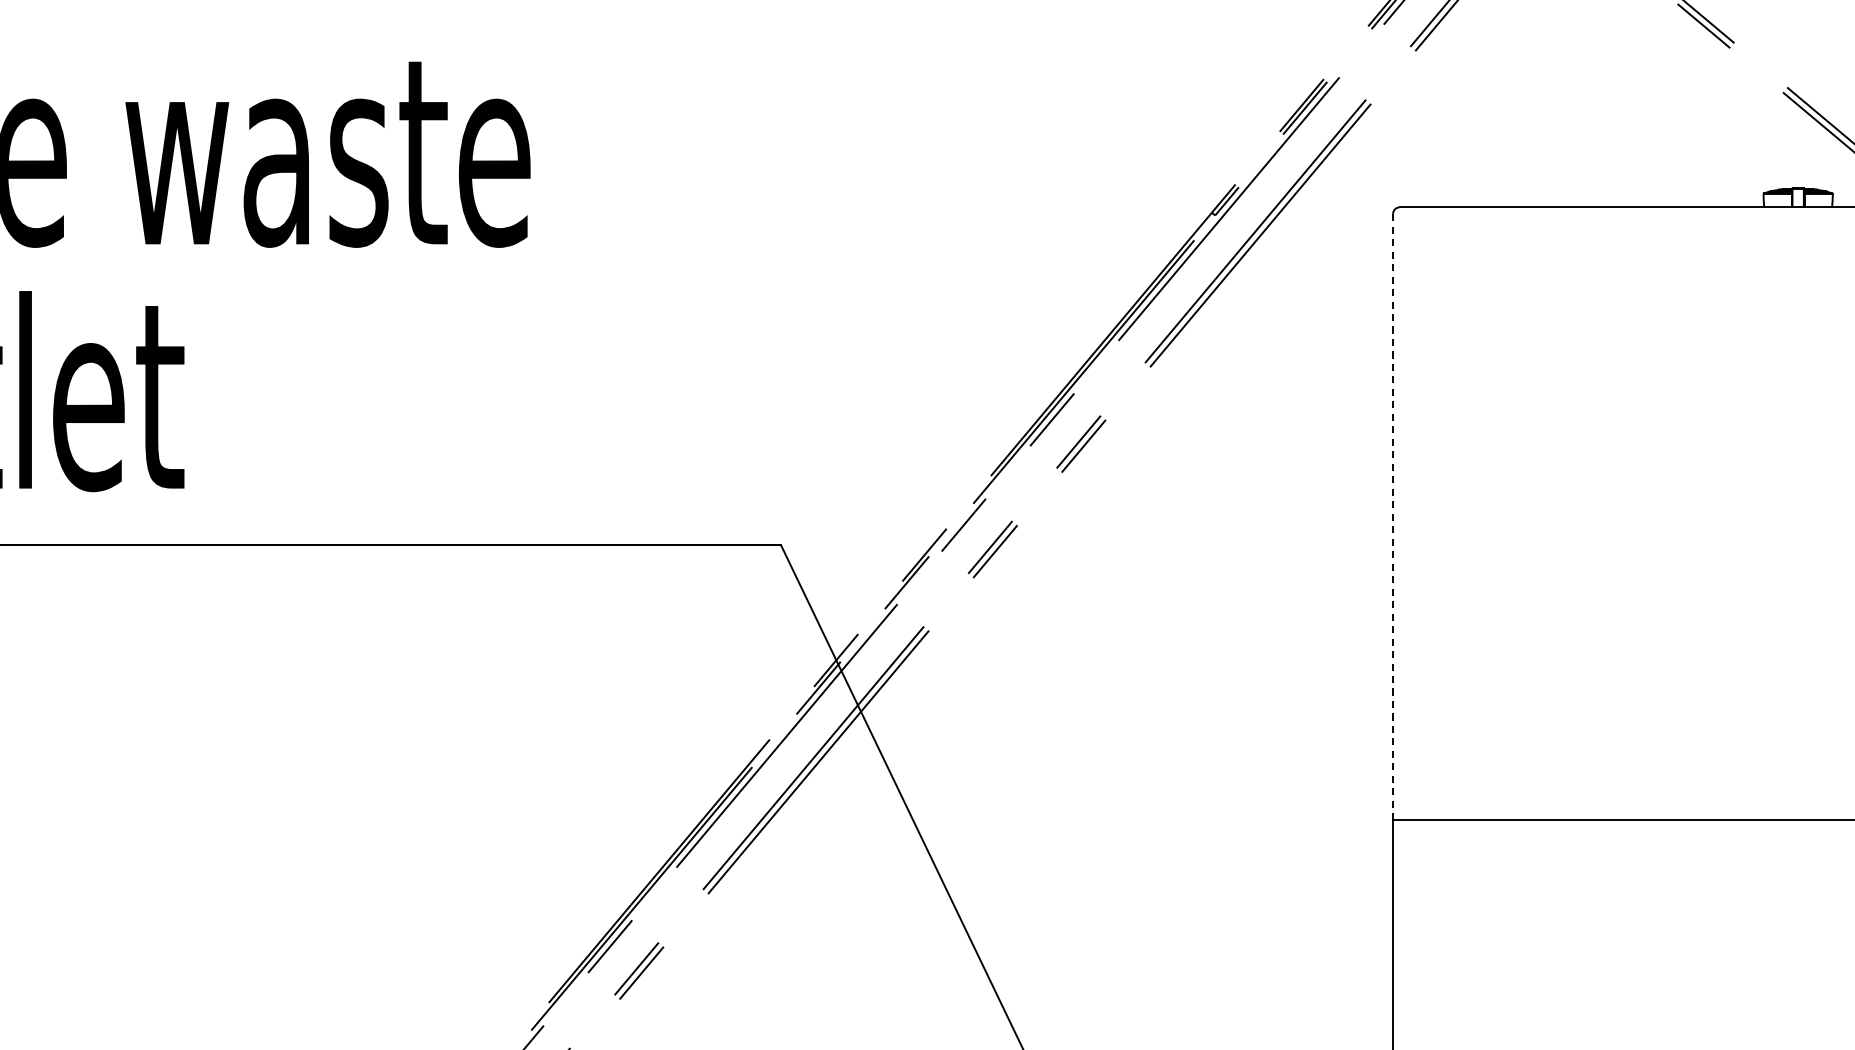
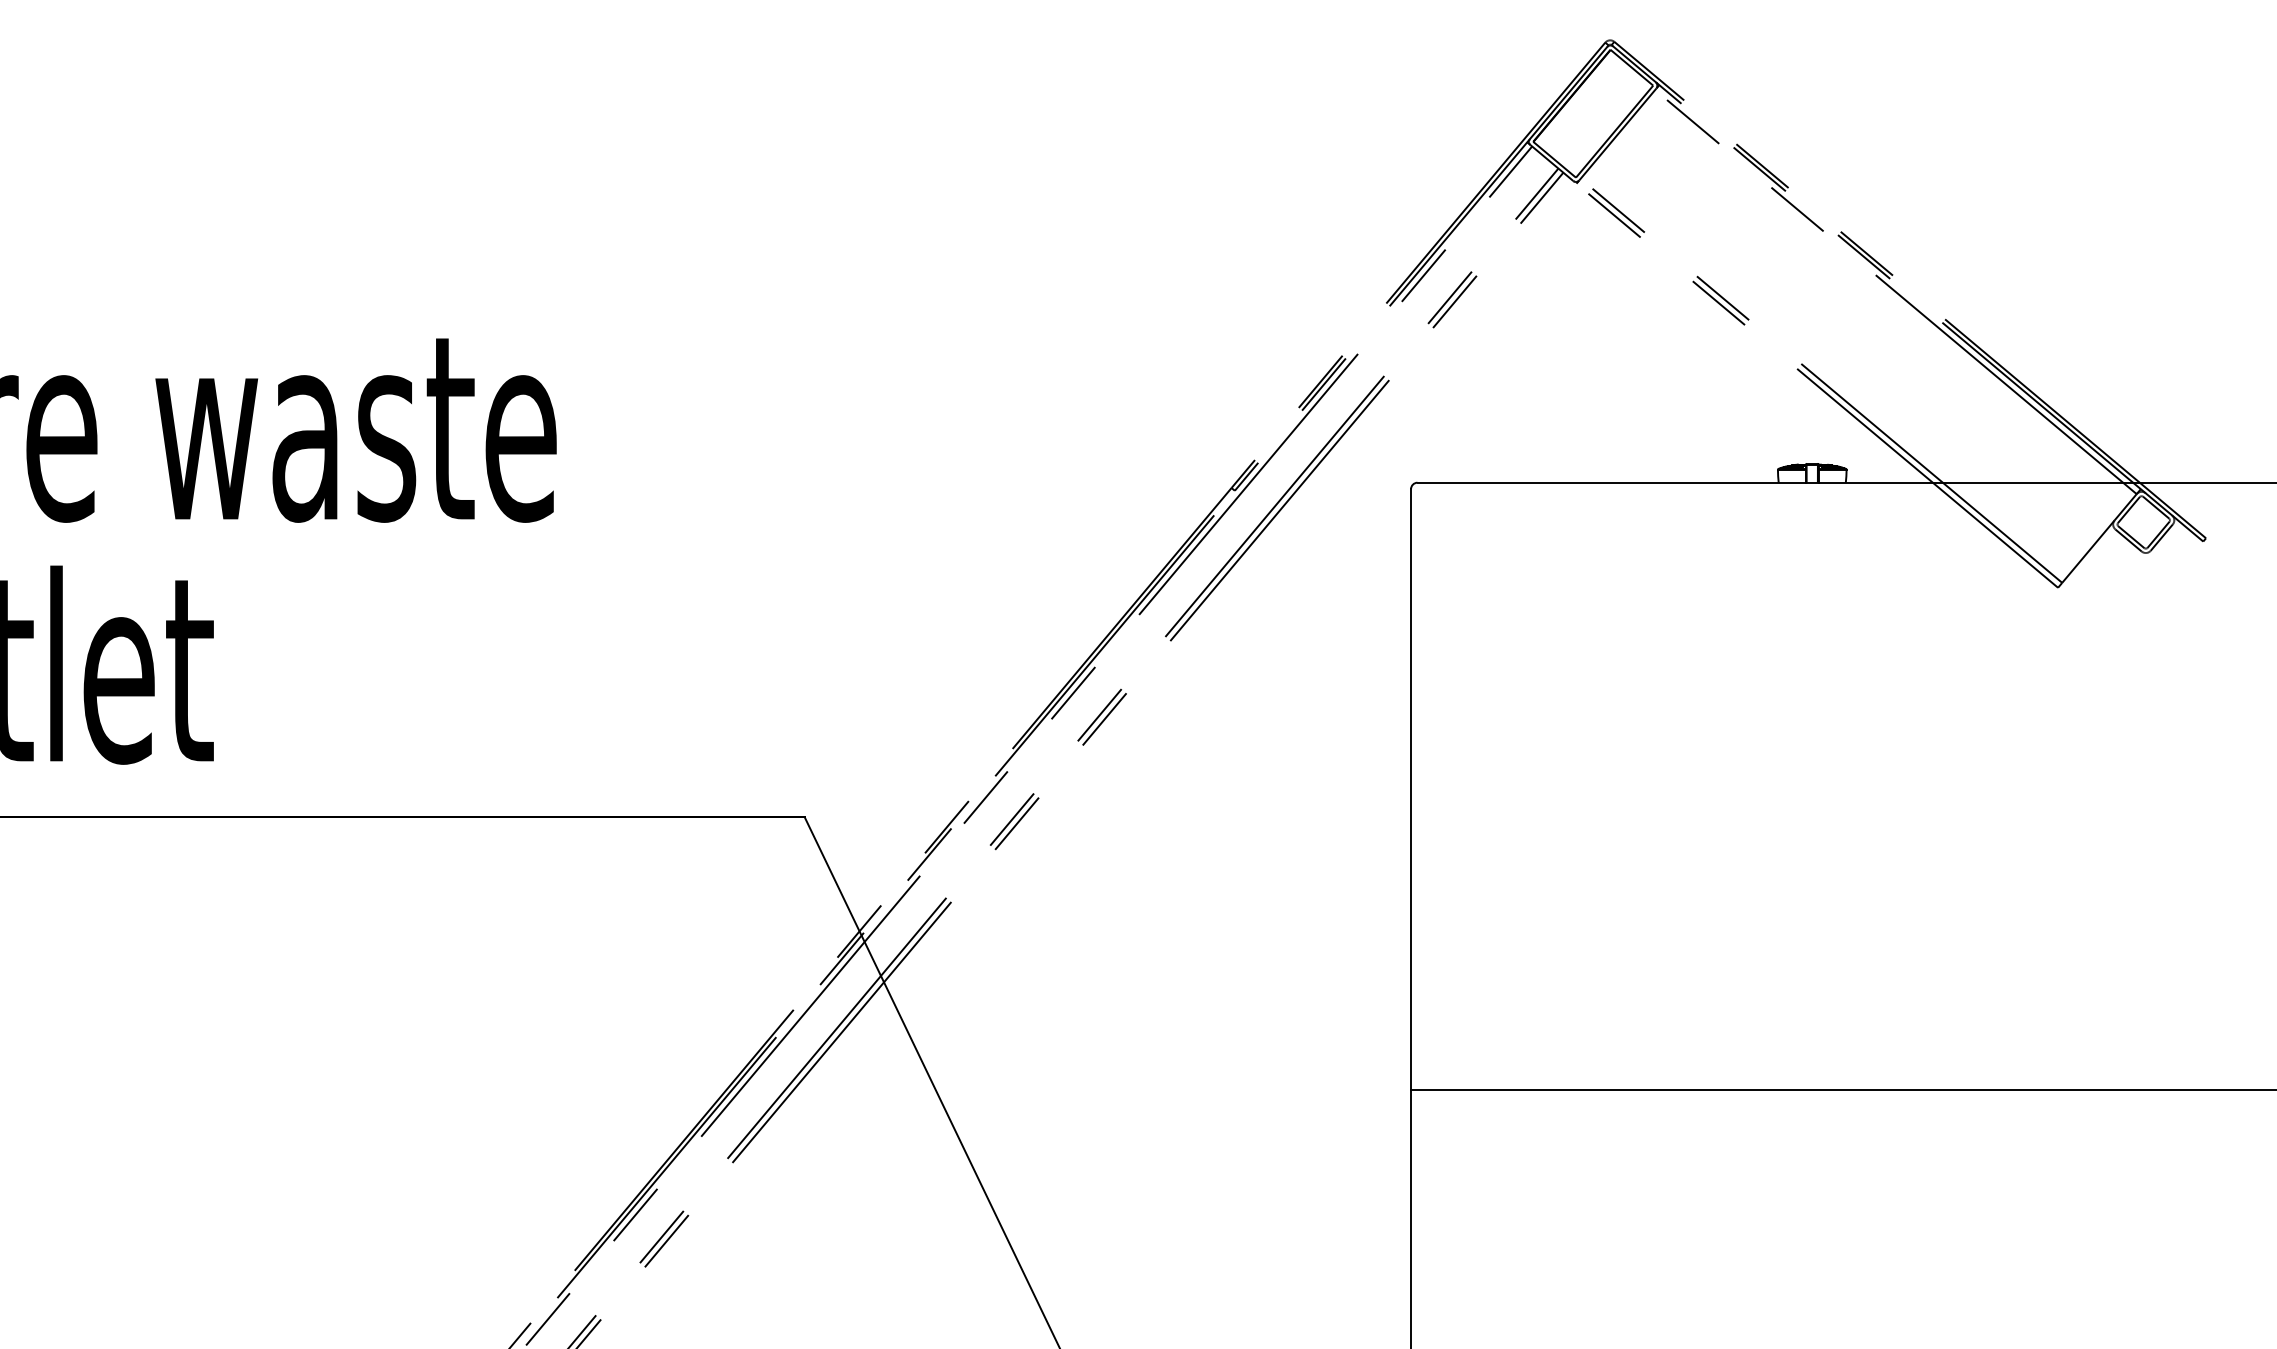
line: (1393, 517) -> (1411, 789), dashed -> solid

